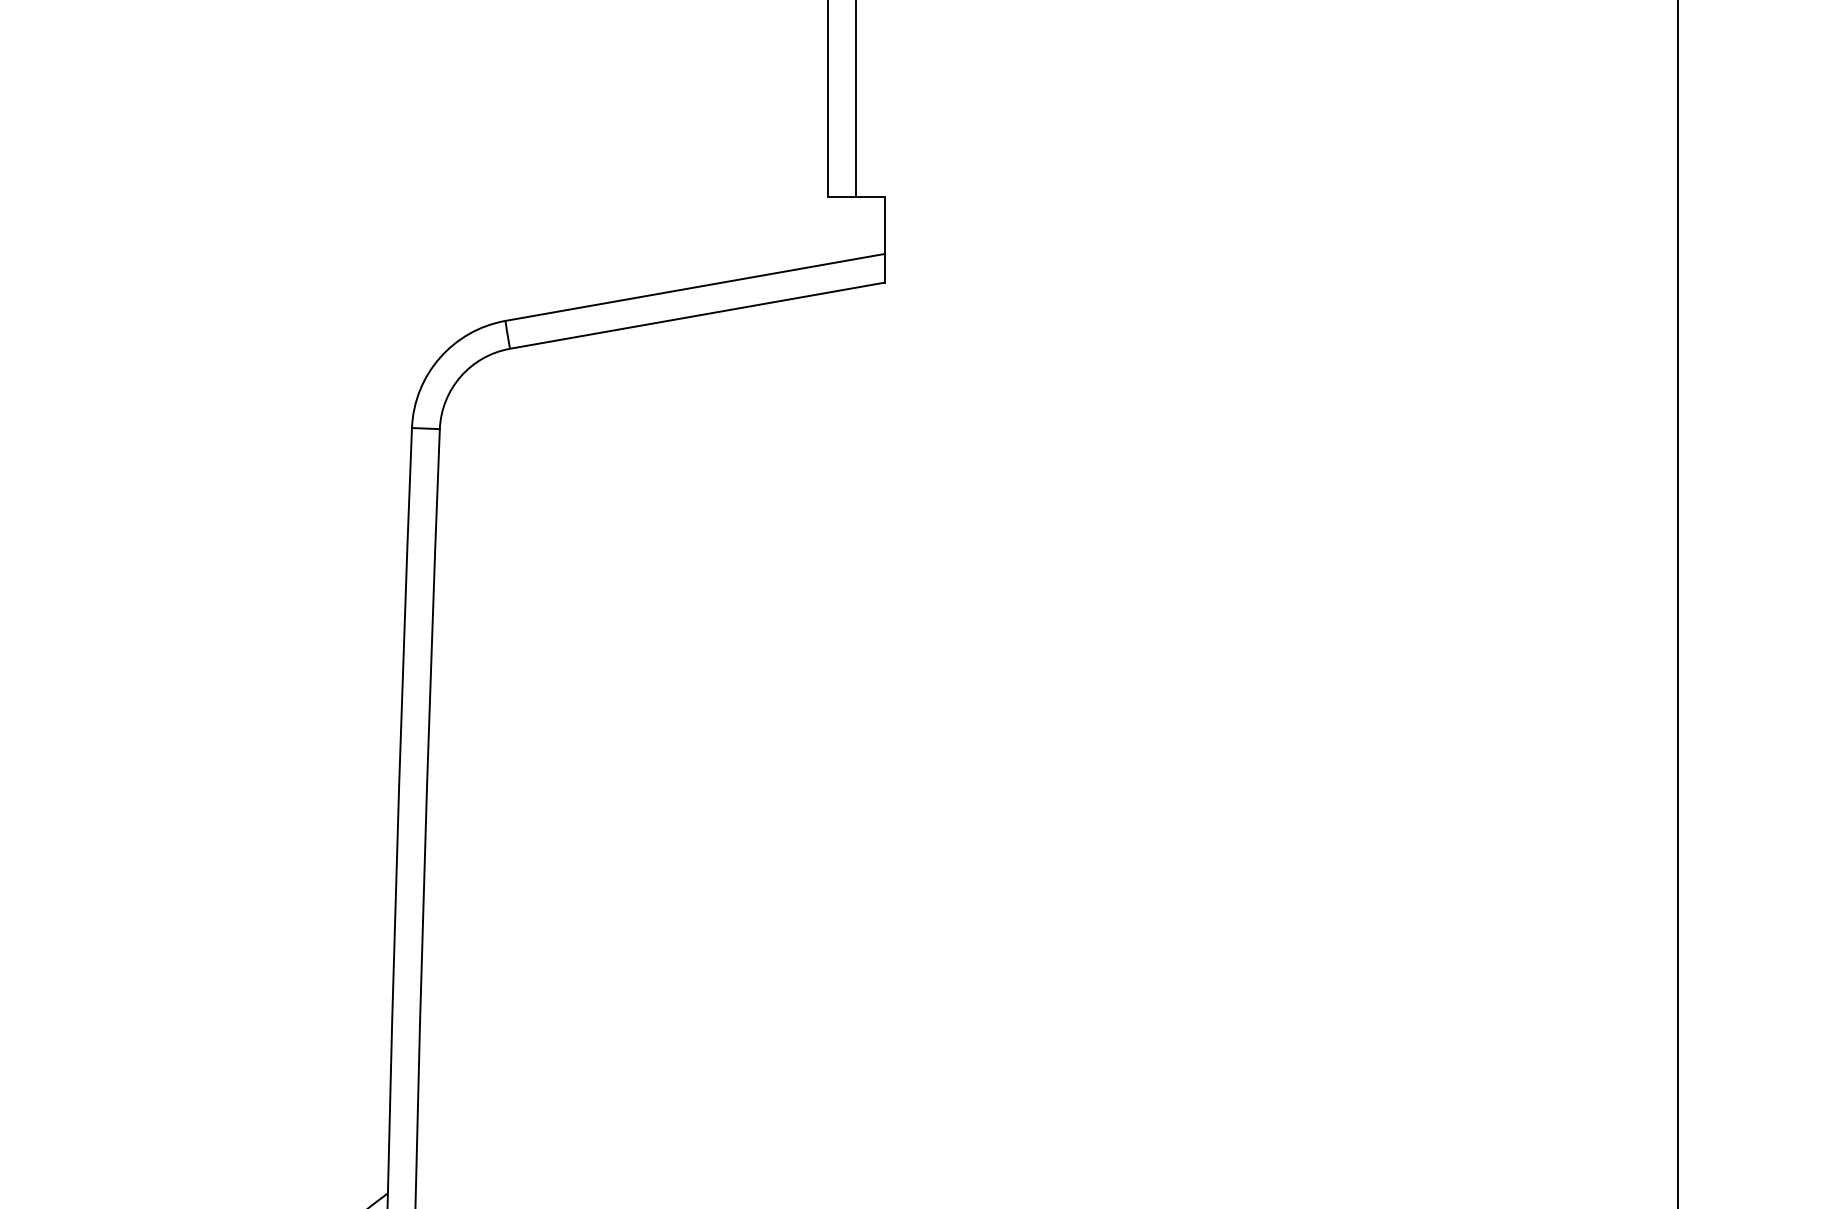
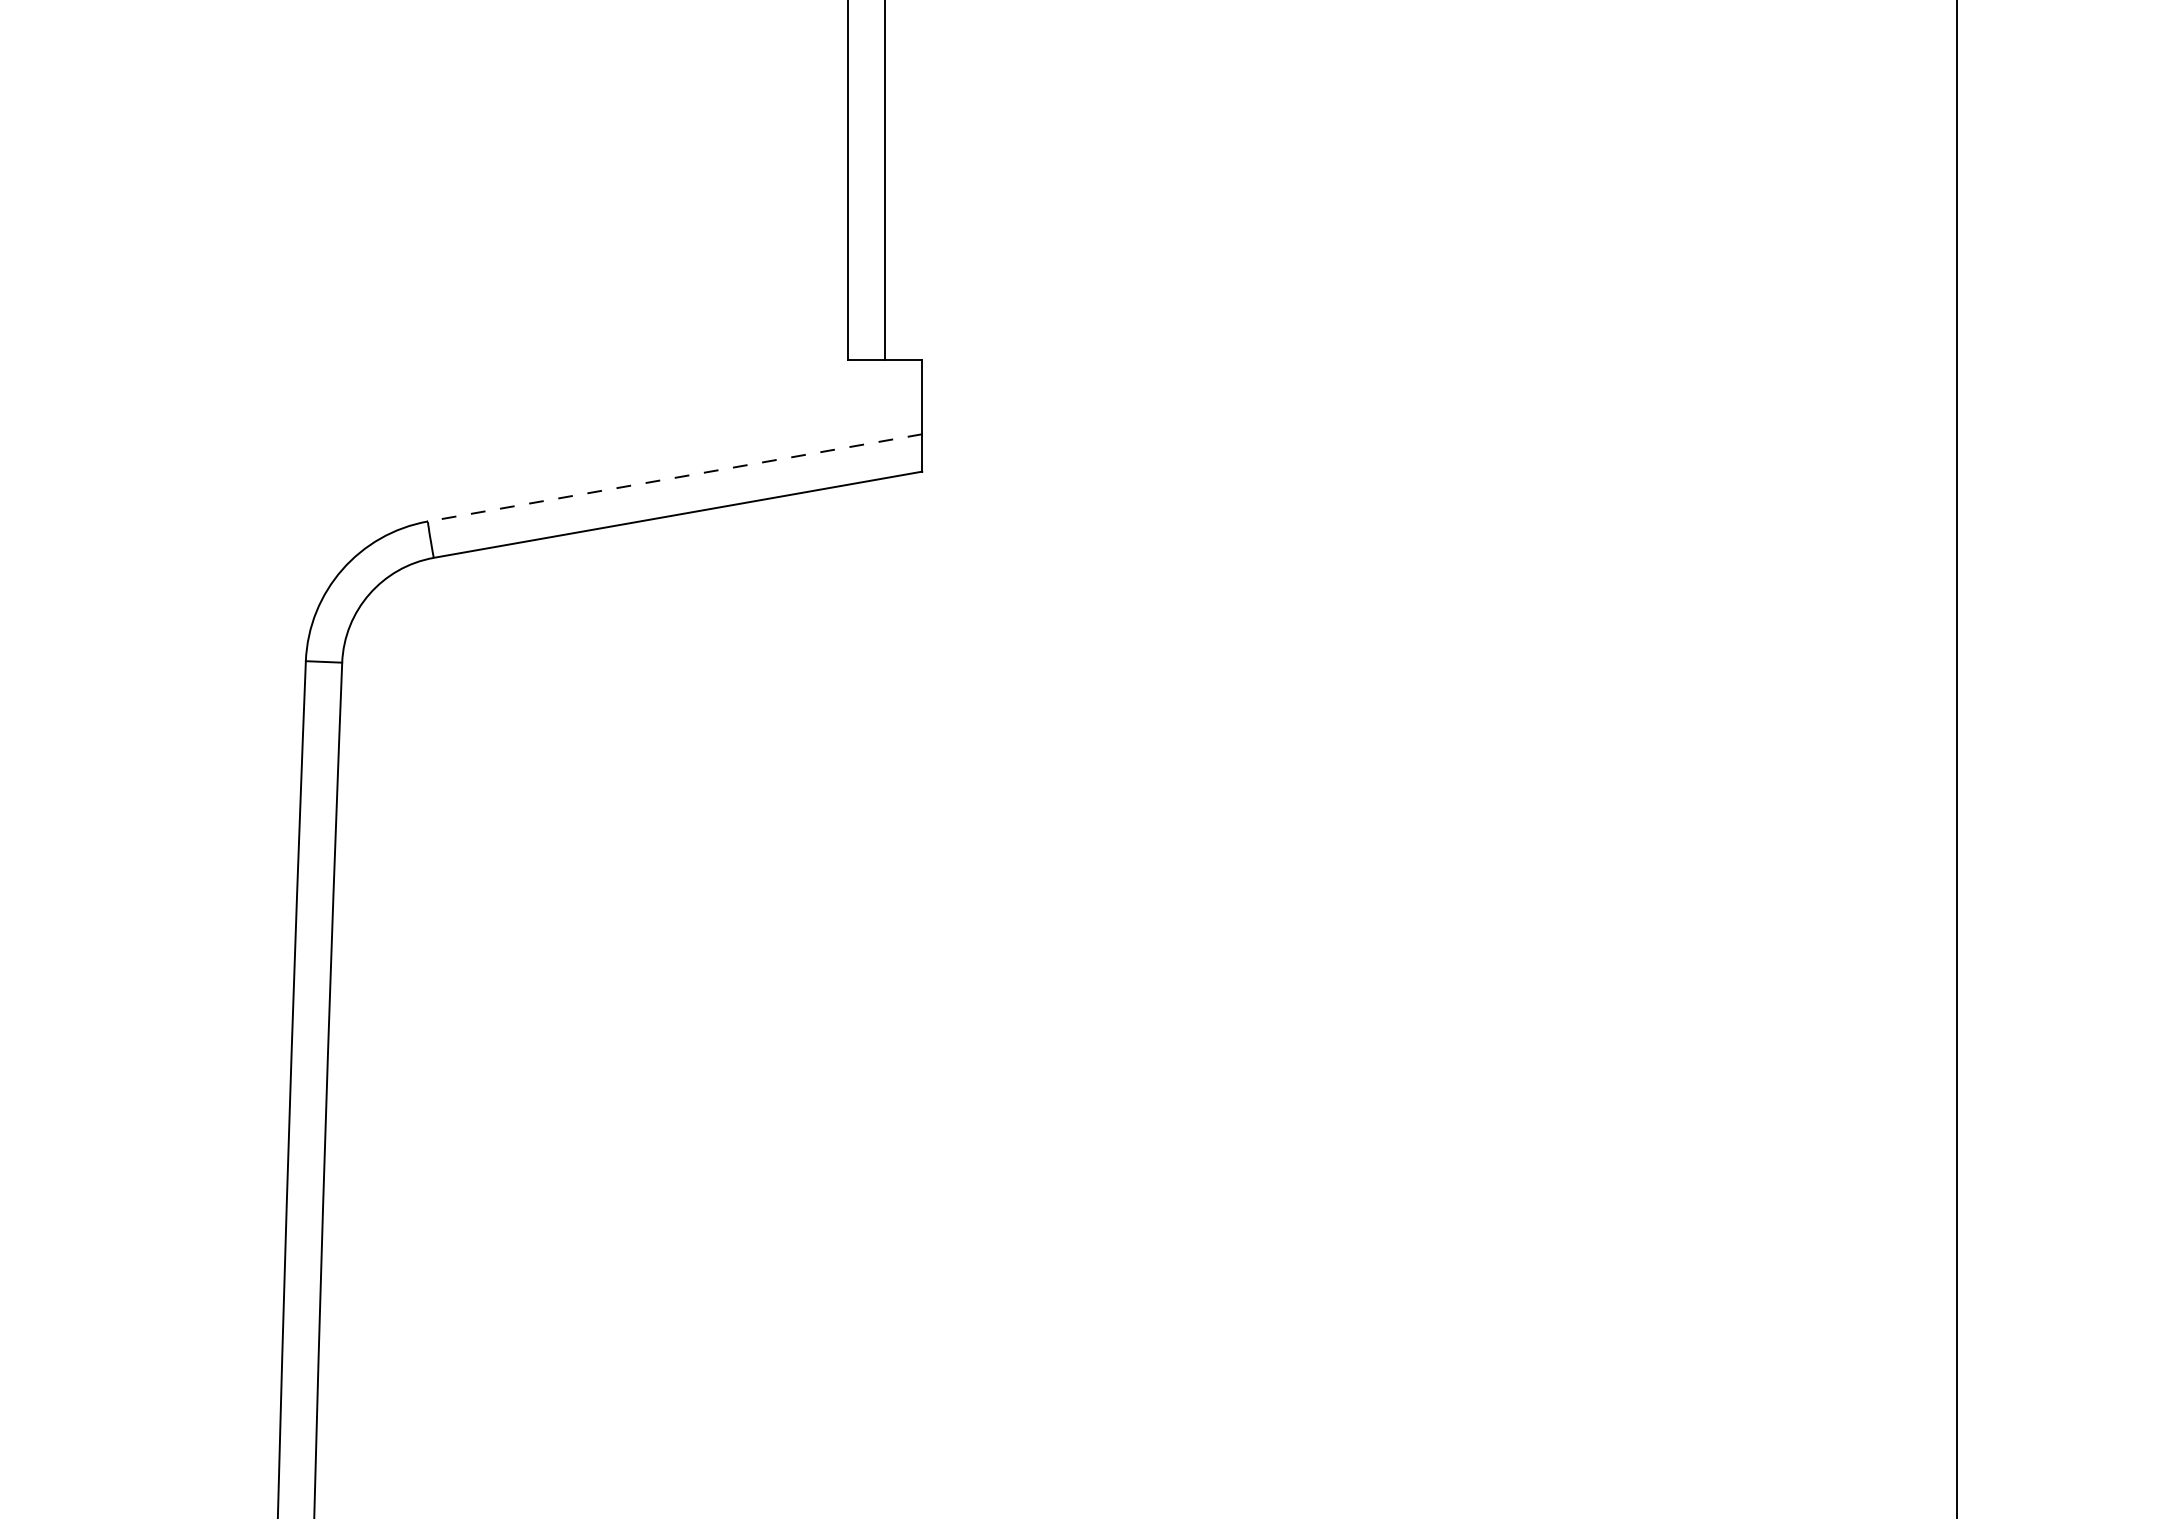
line: (694, 287) -> (674, 477), solid -> dashed

